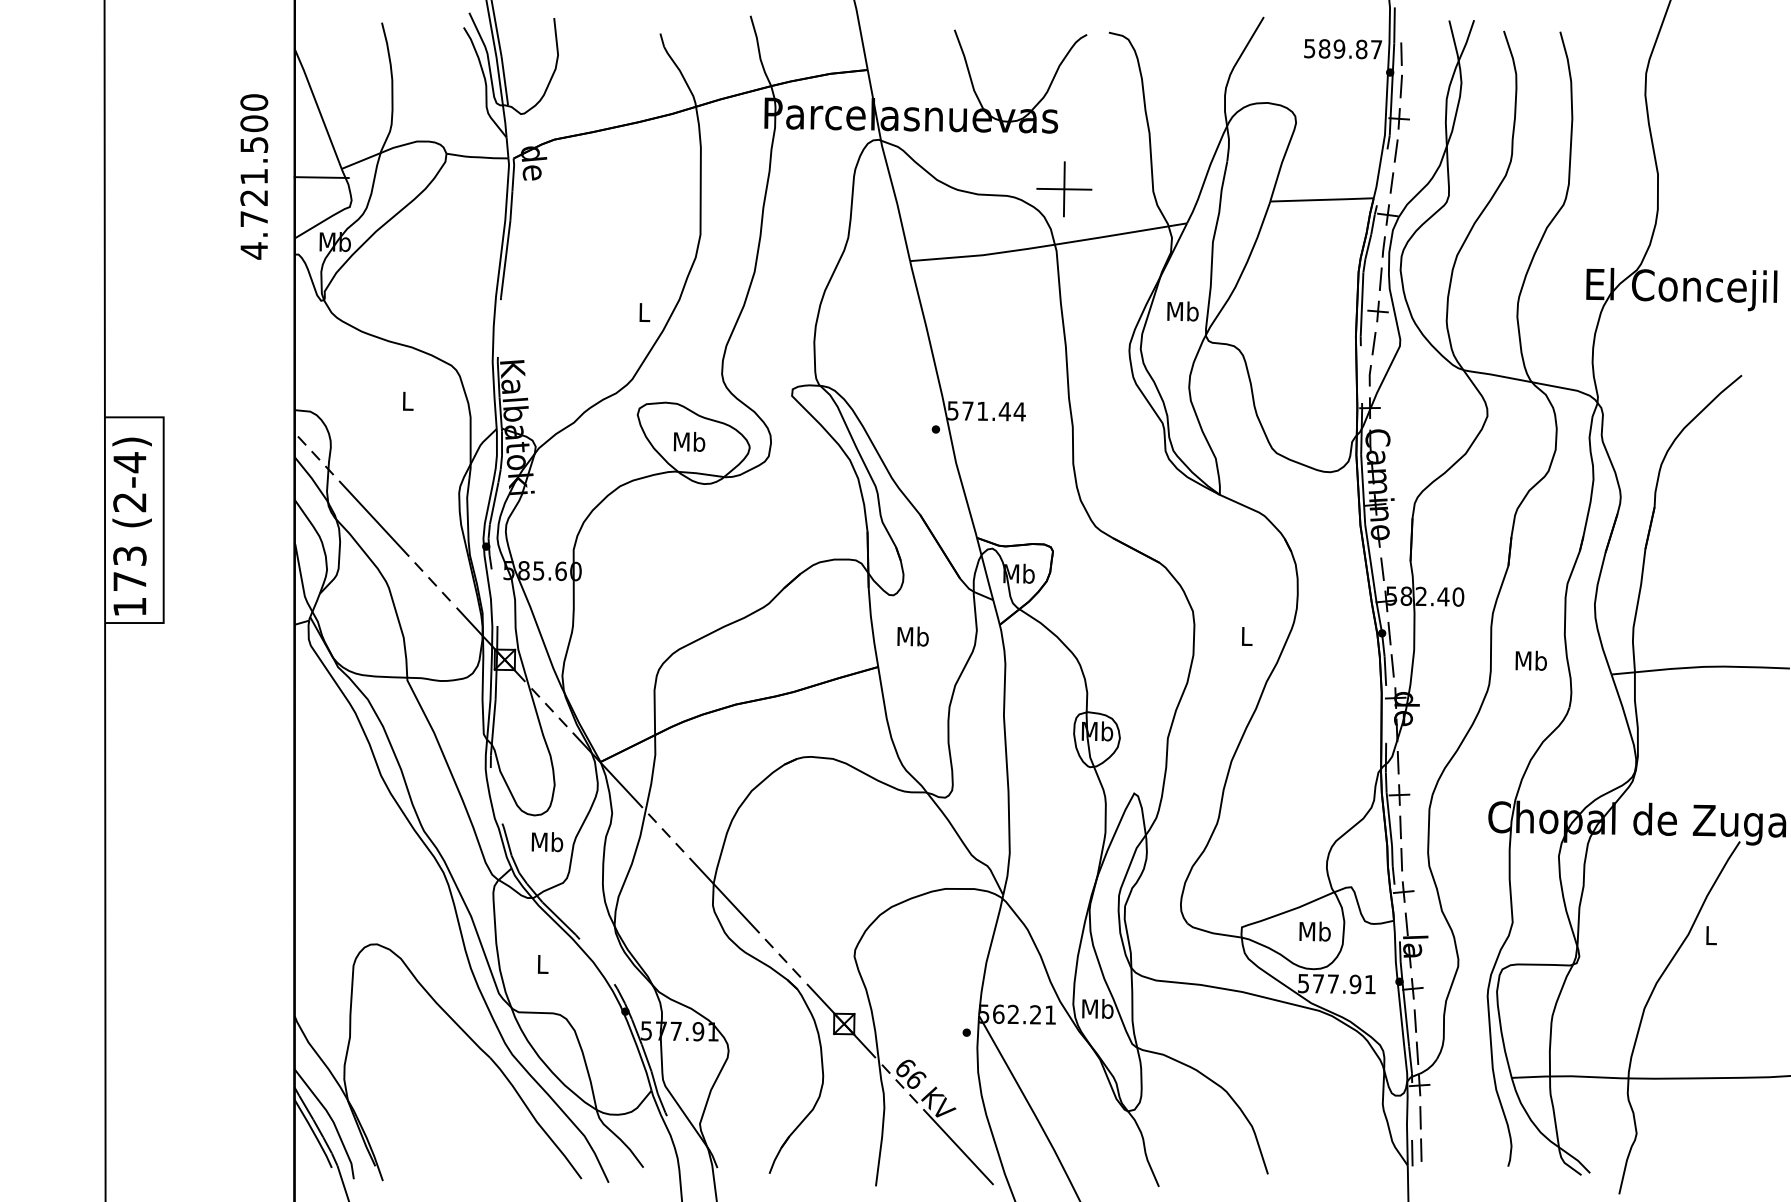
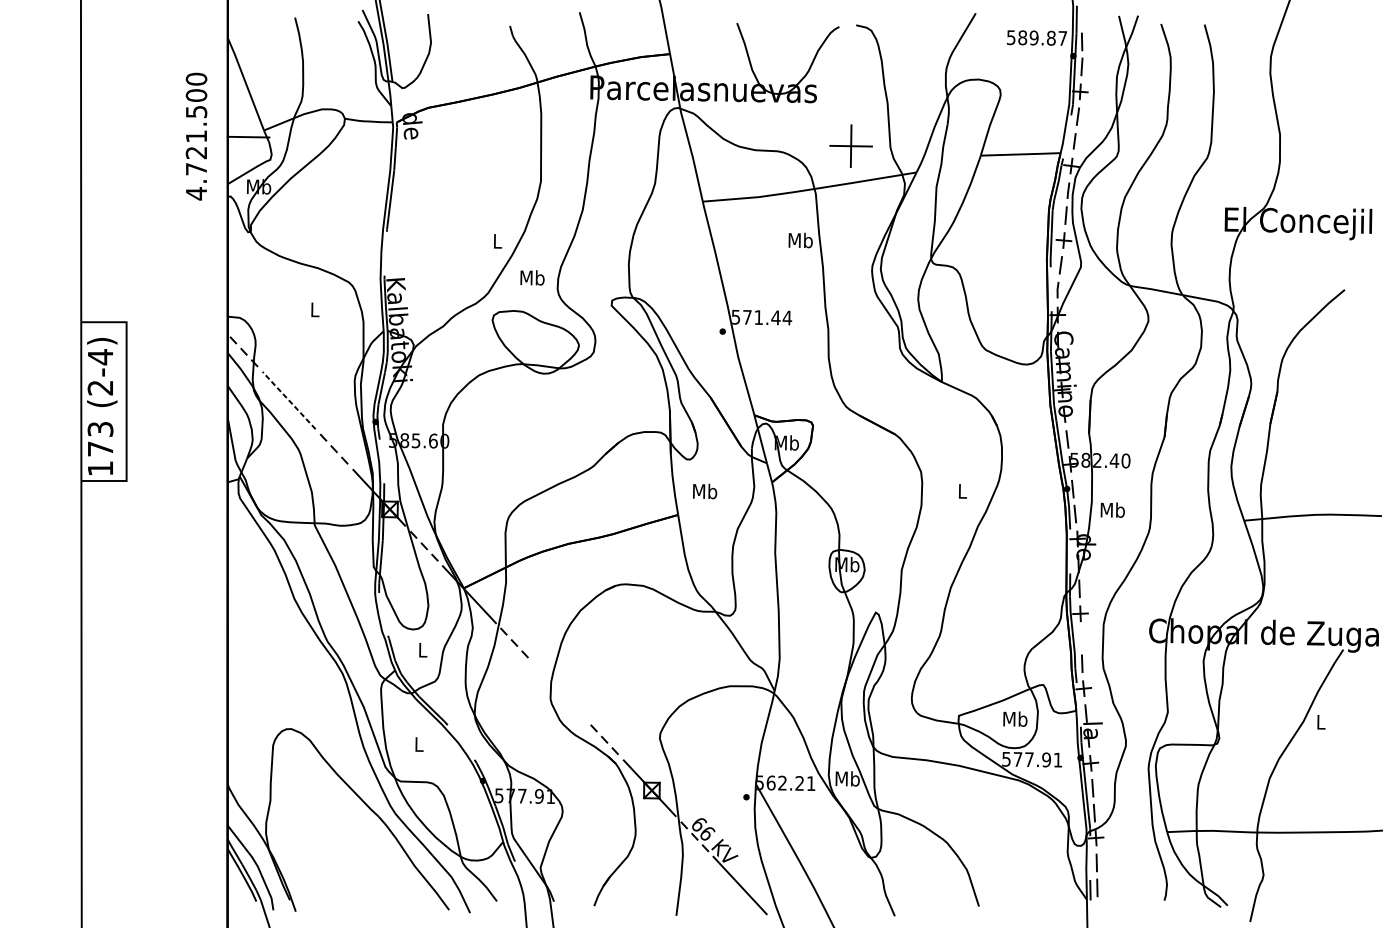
part: (1064, 189) -> (851, 146), moved
text: (1182, 311) -> (800, 240), moved
text: (689, 441) -> (532, 277), moved
line: (374, 518) -> (289, 400), solid -> dashed
text: (1530, 660) -> (1112, 509), moved
line: (1400, 827) -> (1081, 638), removed
text: (547, 842) -> (422, 650), Mb -> L
line: (724, 895) -> (559, 691), removed

